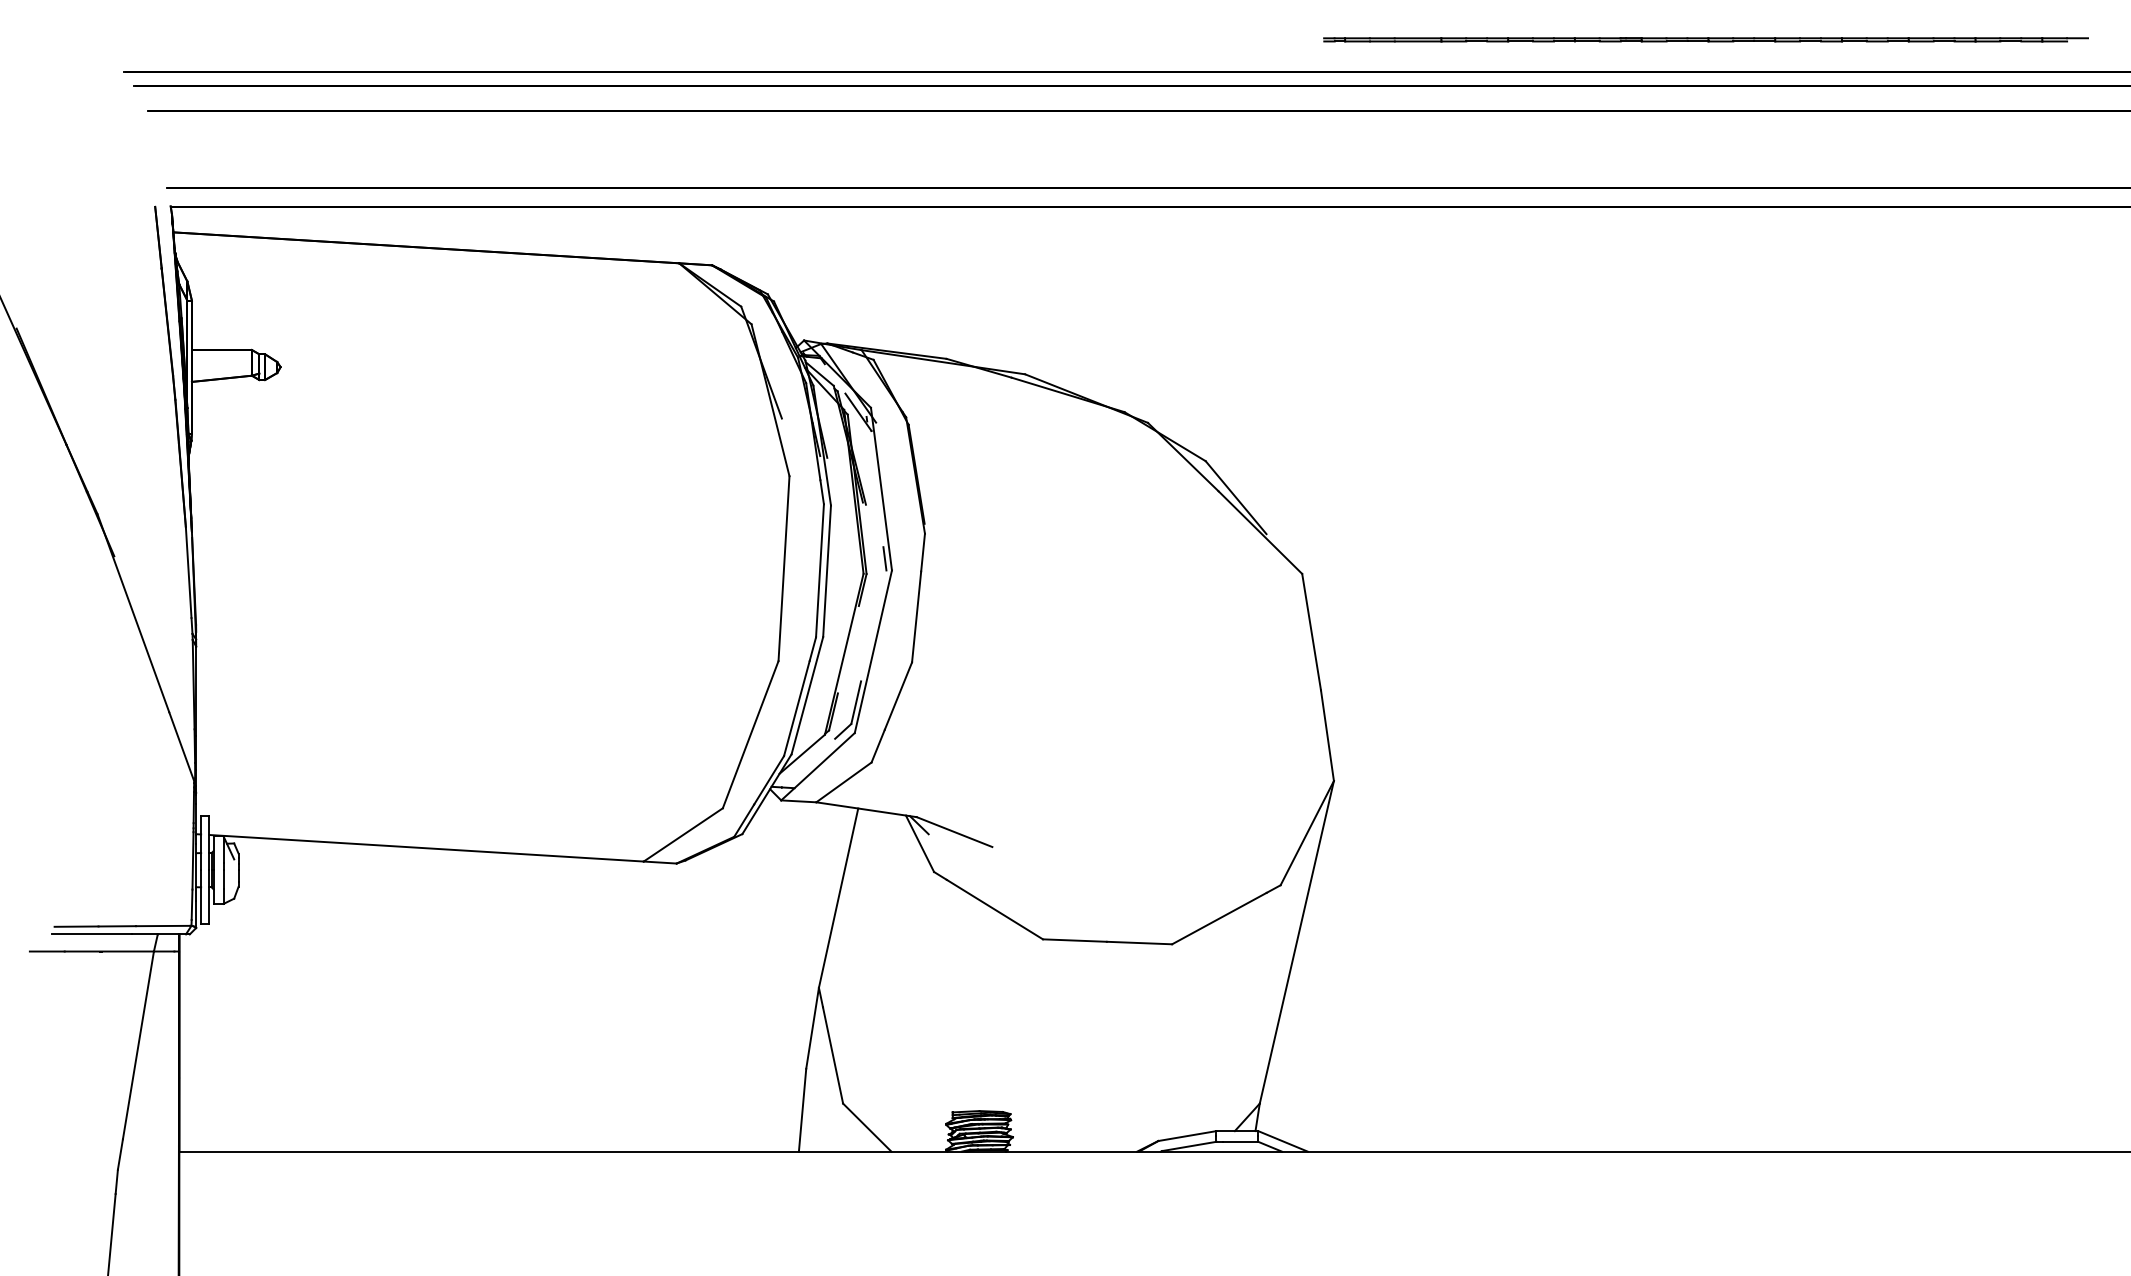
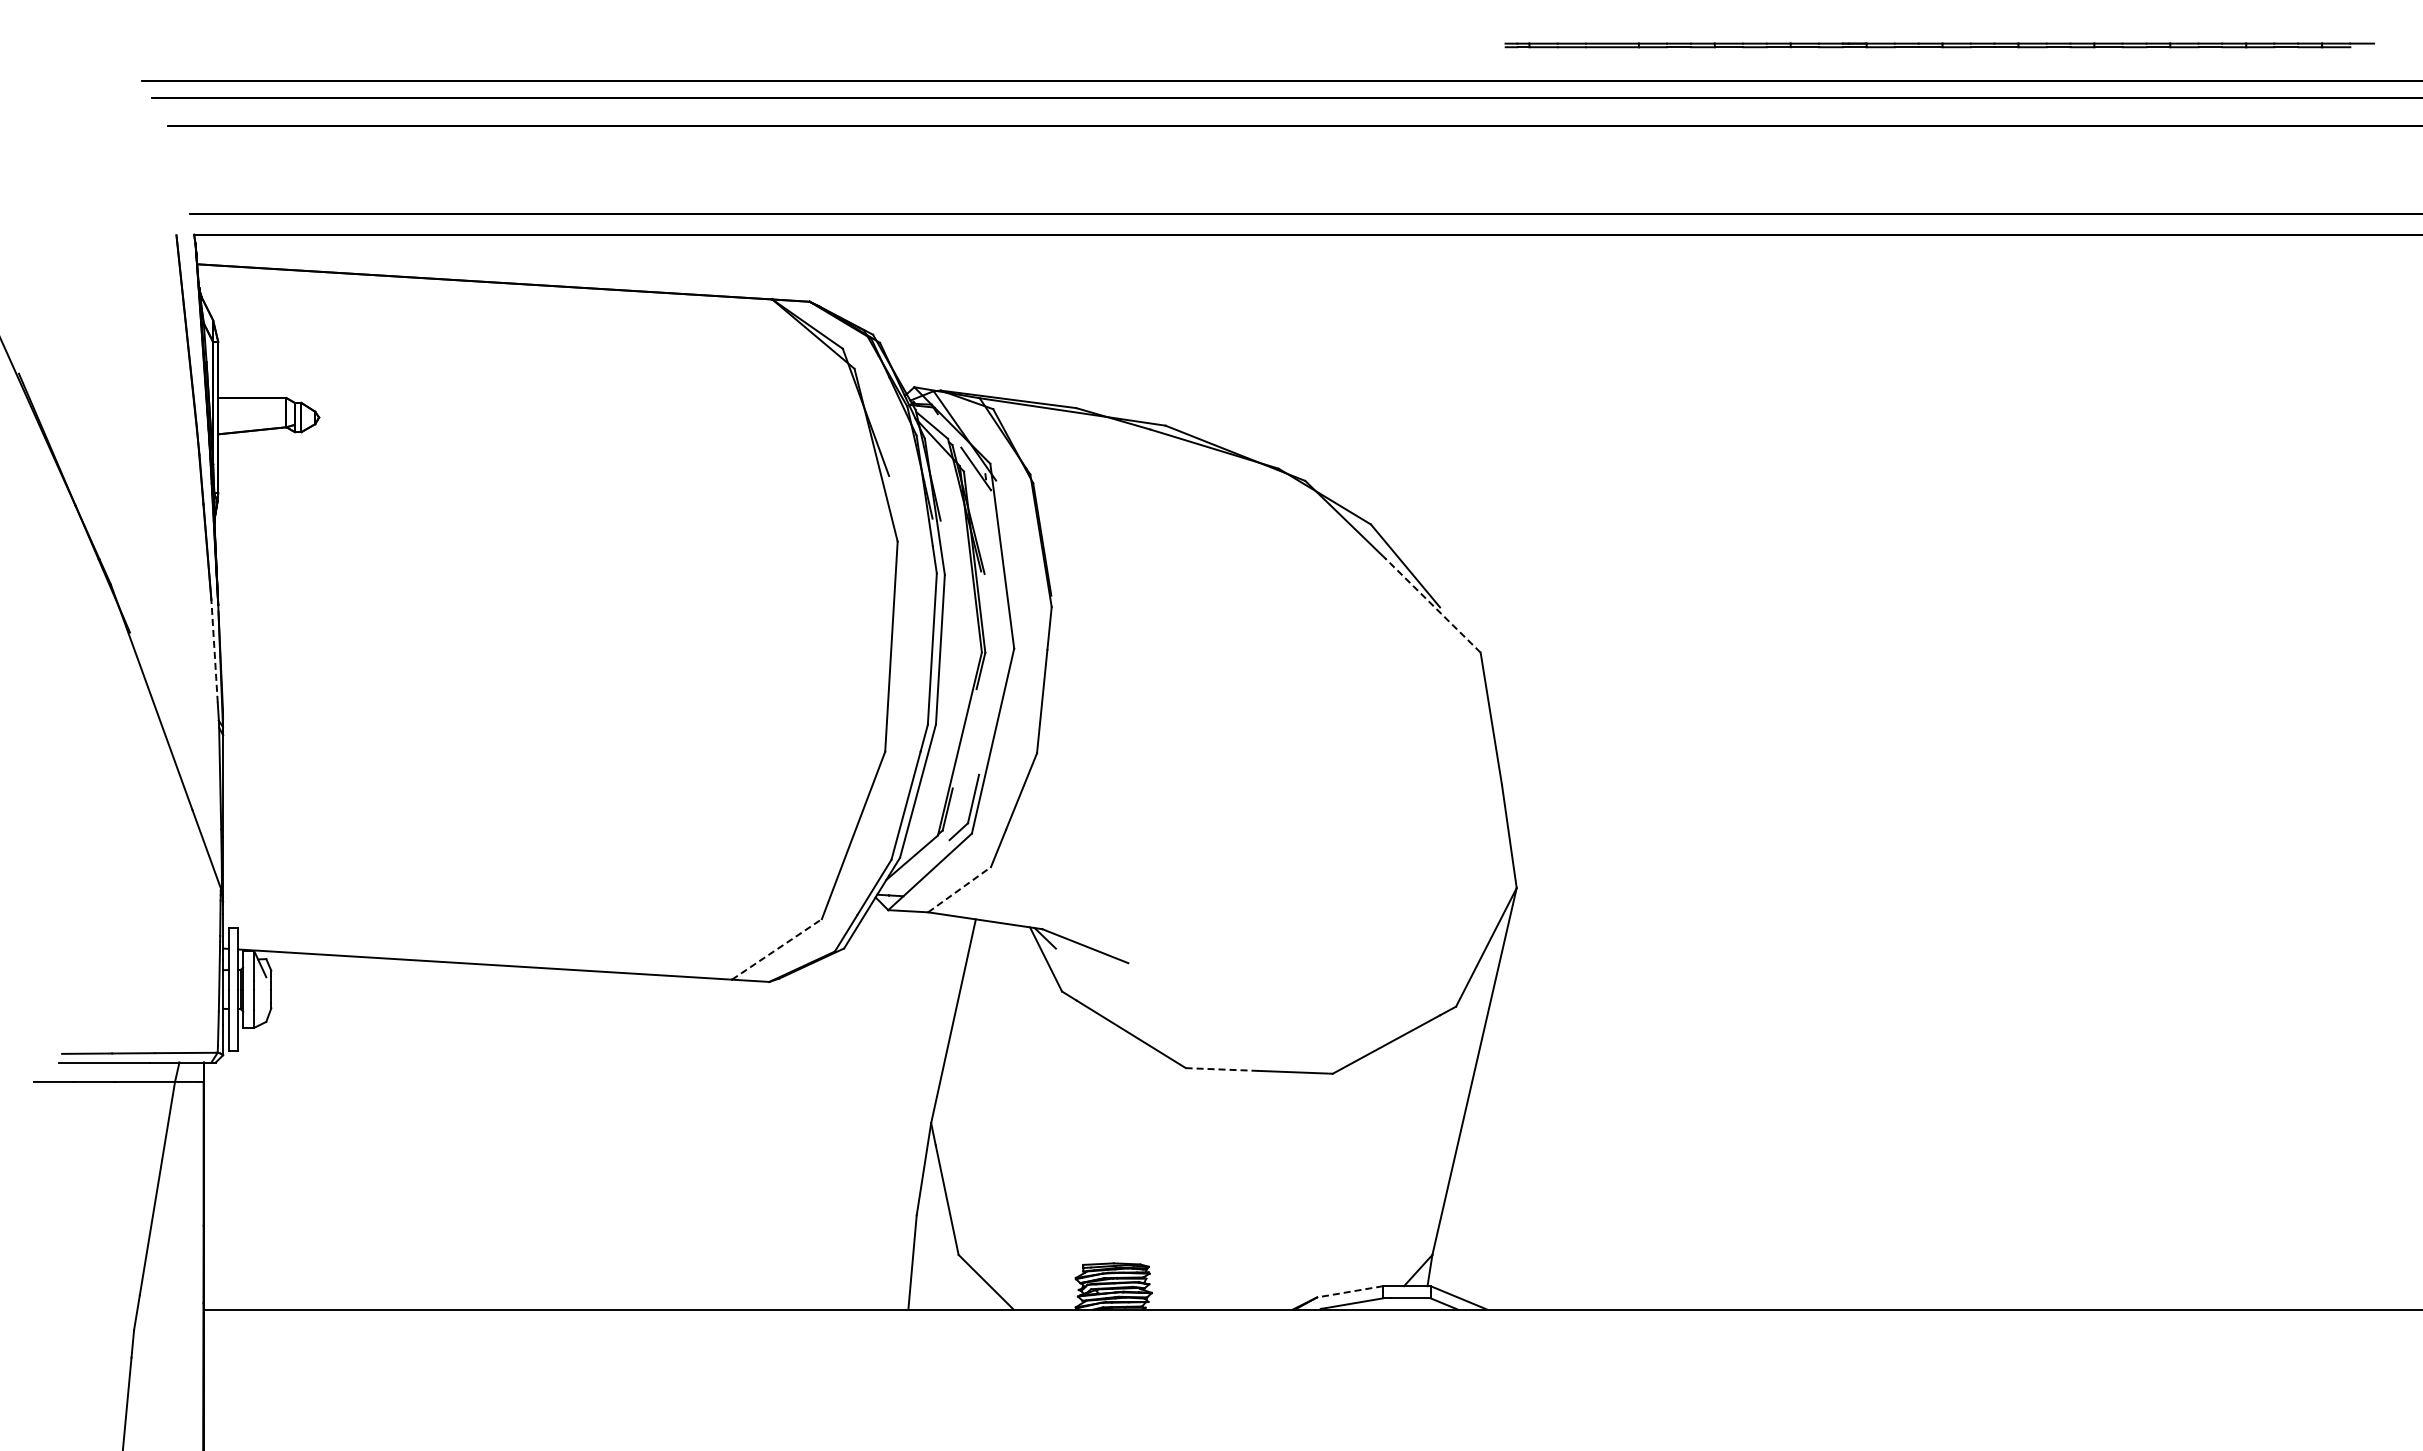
line: (1260, 532) -> (1433, 605), solid -> dashed
line: (884, 558) -> (1005, 635), removed
line: (188, 572) -> (214, 651), solid -> dashed
line: (843, 782) -> (959, 889), solid -> dashed
line: (683, 835) -> (777, 949), solid -> dashed
line: (1074, 940) -> (1221, 1069), solid -> dashed
line: (1186, 1135) -> (1349, 1291), solid -> dashed

